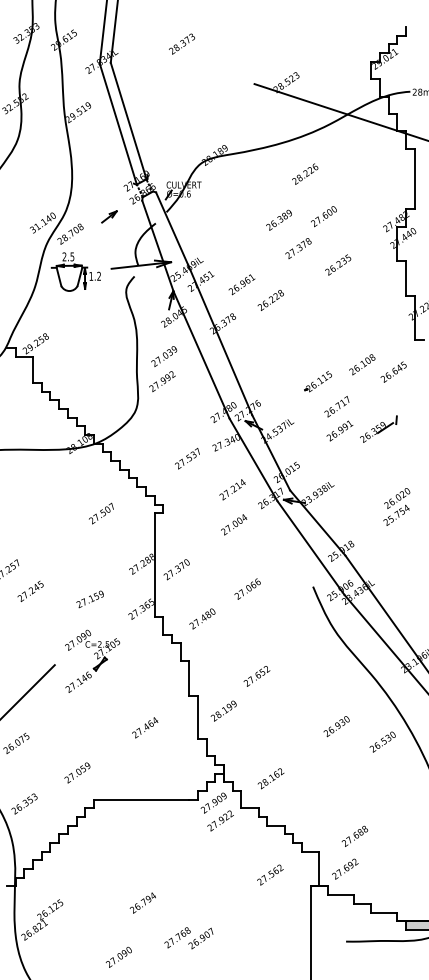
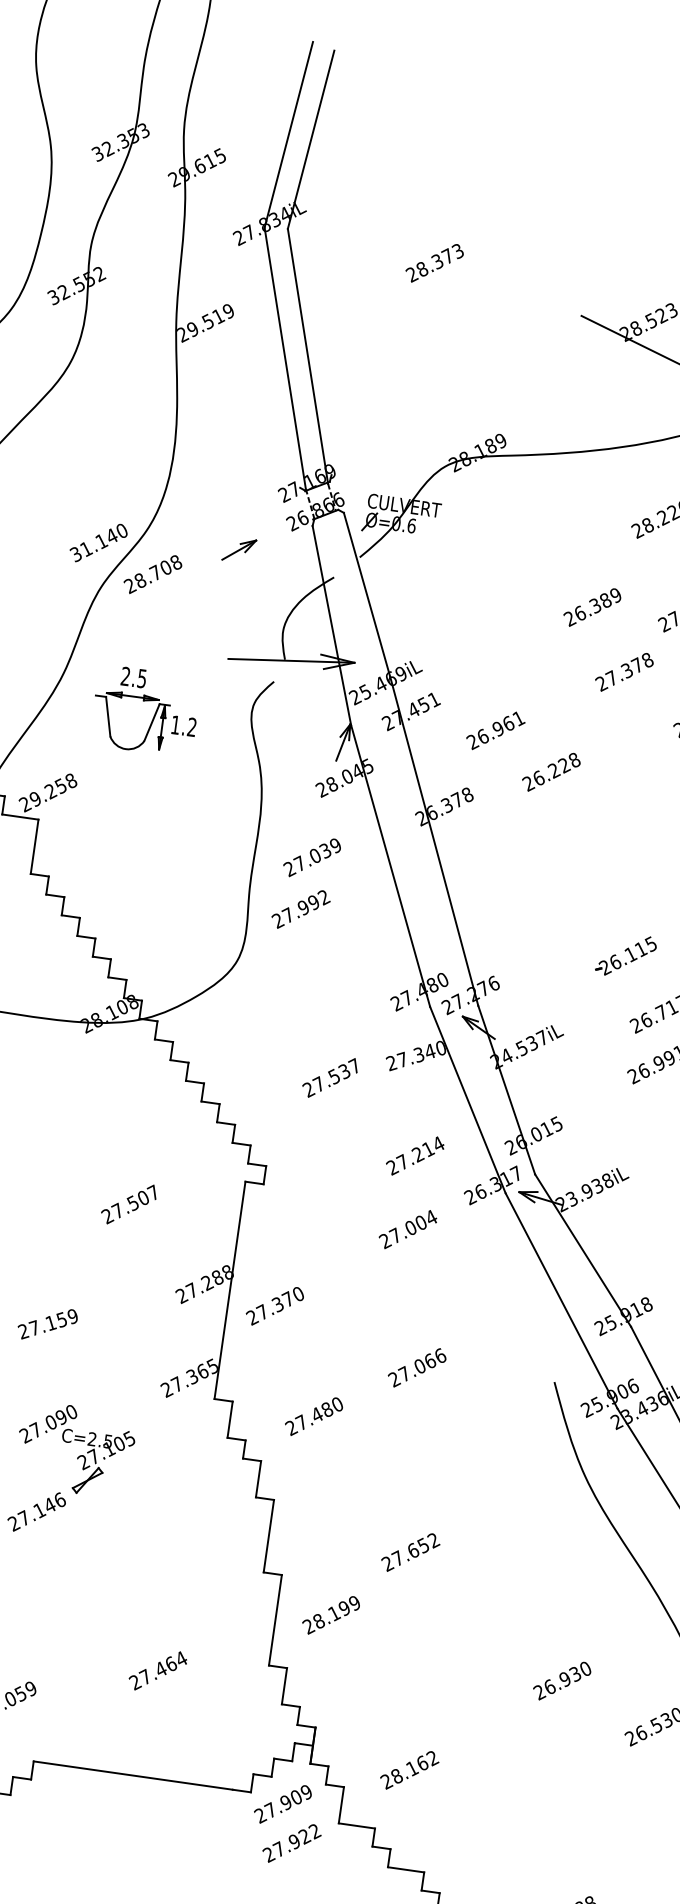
text: (181, 43) -> (433, 261), moved
part: (75, 271) -> (144, 710), moved
text: (101, 513) -> (129, 1204), moved
text: (89, 599) -> (46, 1324), moved
text: (145, 727) -> (158, 1670), moved

